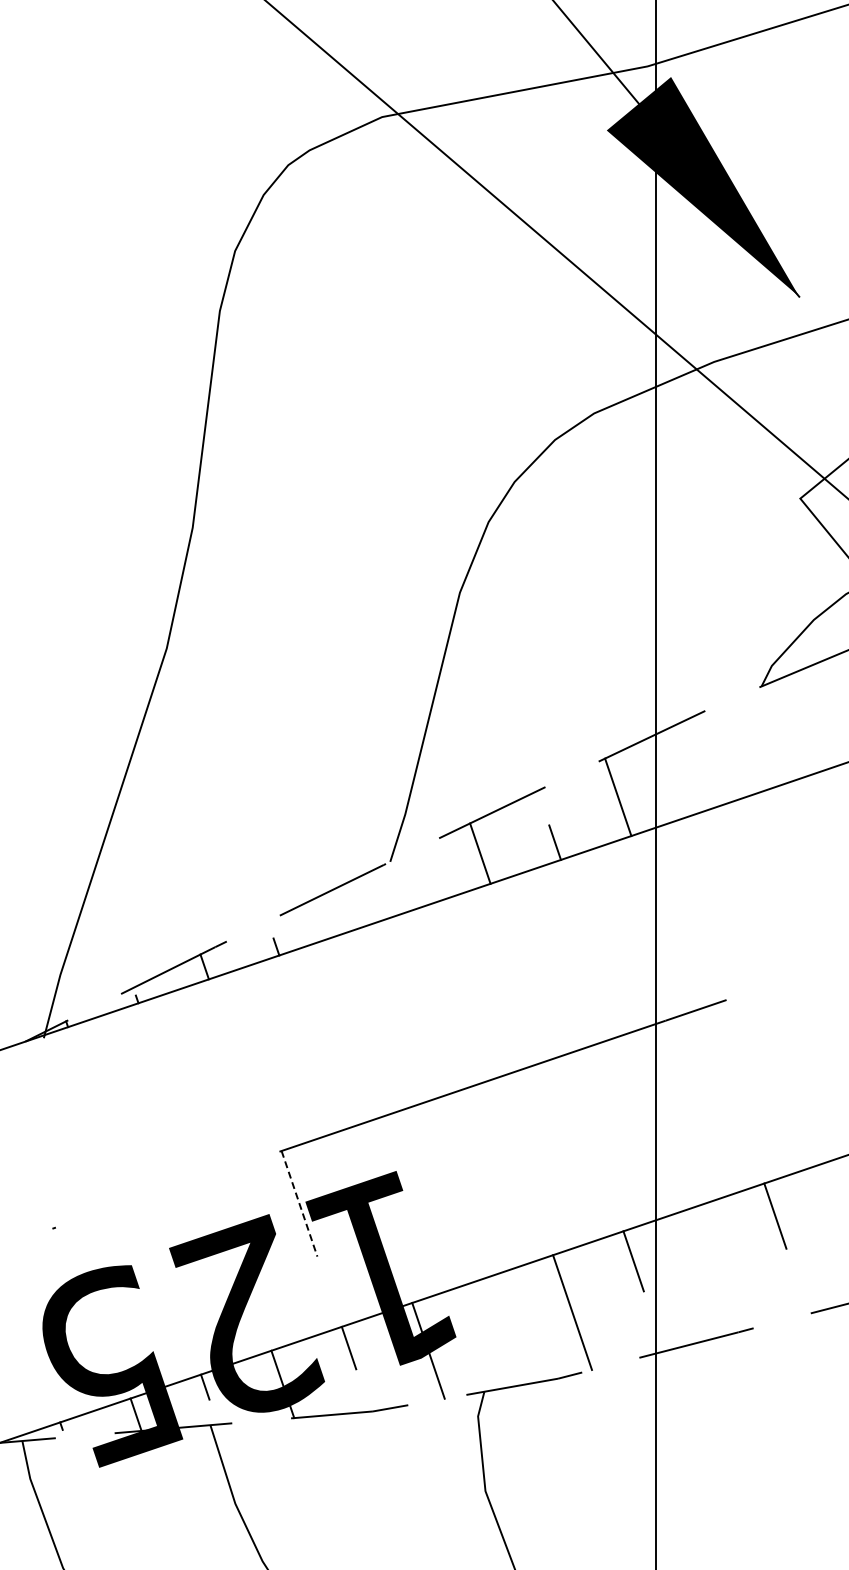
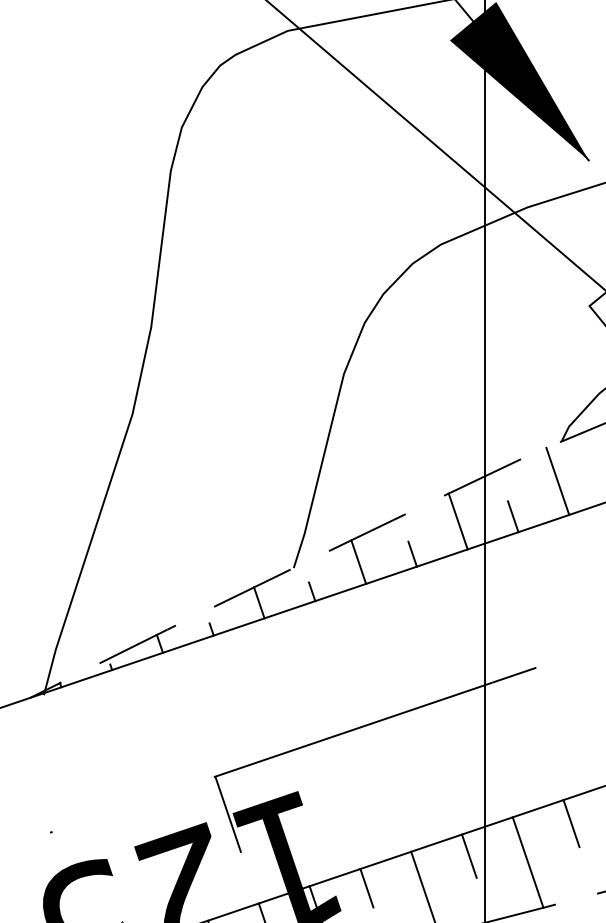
line: (756, 741) -> (557, 481), added
line: (694, 790) -> (513, 516), added
line: (415, 894) -> (311, 591), added
line: (342, 909) -> (259, 602), added
line: (299, 1203) -> (228, 814), dashed -> solid
line: (714, 1269) -> (527, 862), added
line: (491, 1305) -> (366, 888), added

